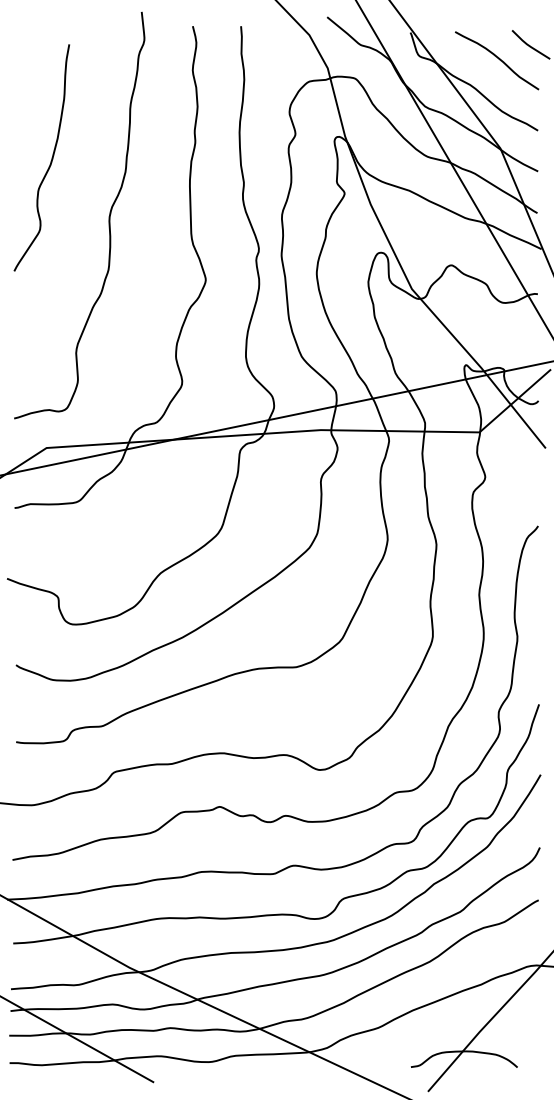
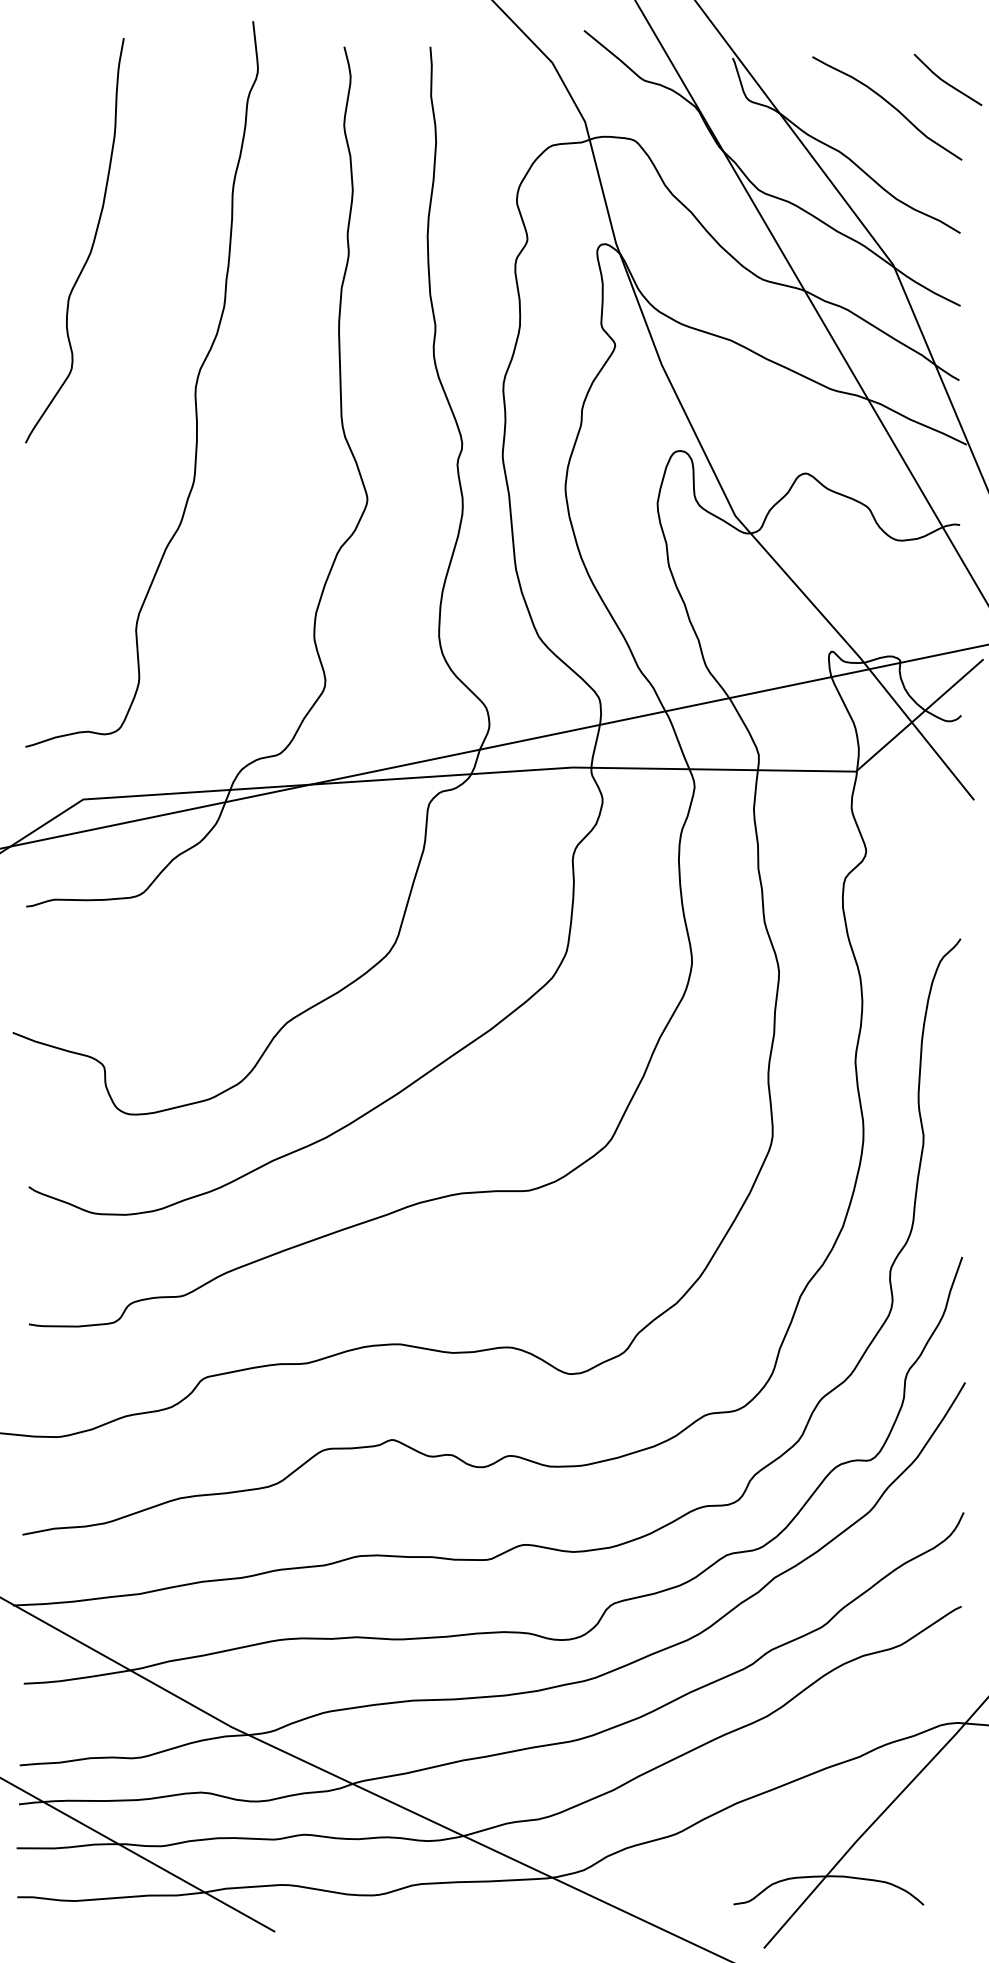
curve: (50, 161) -> (90, 247), moved

